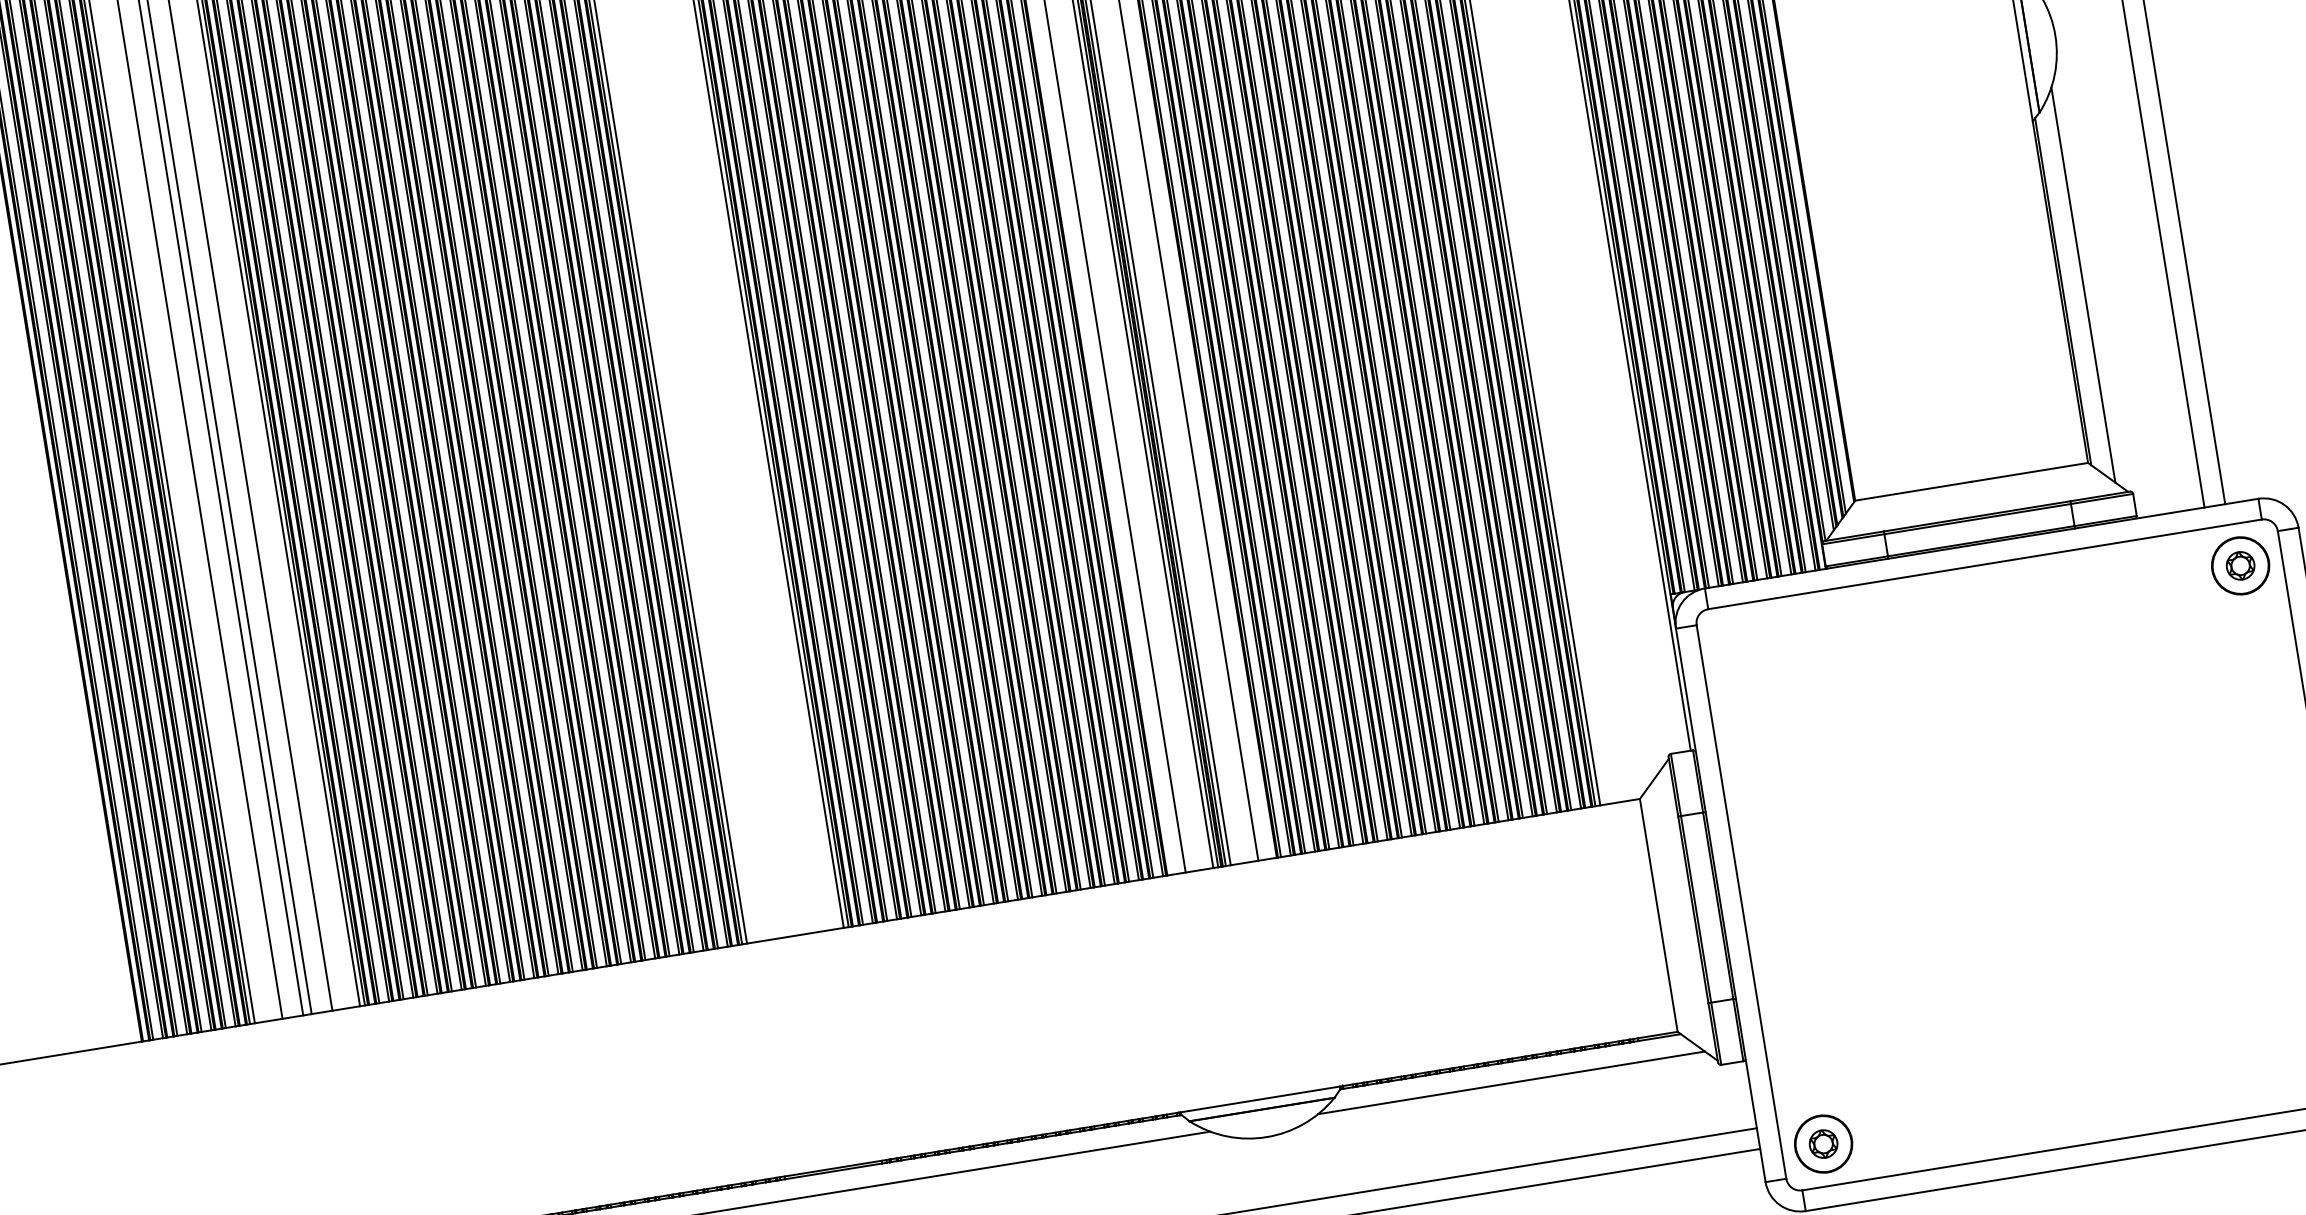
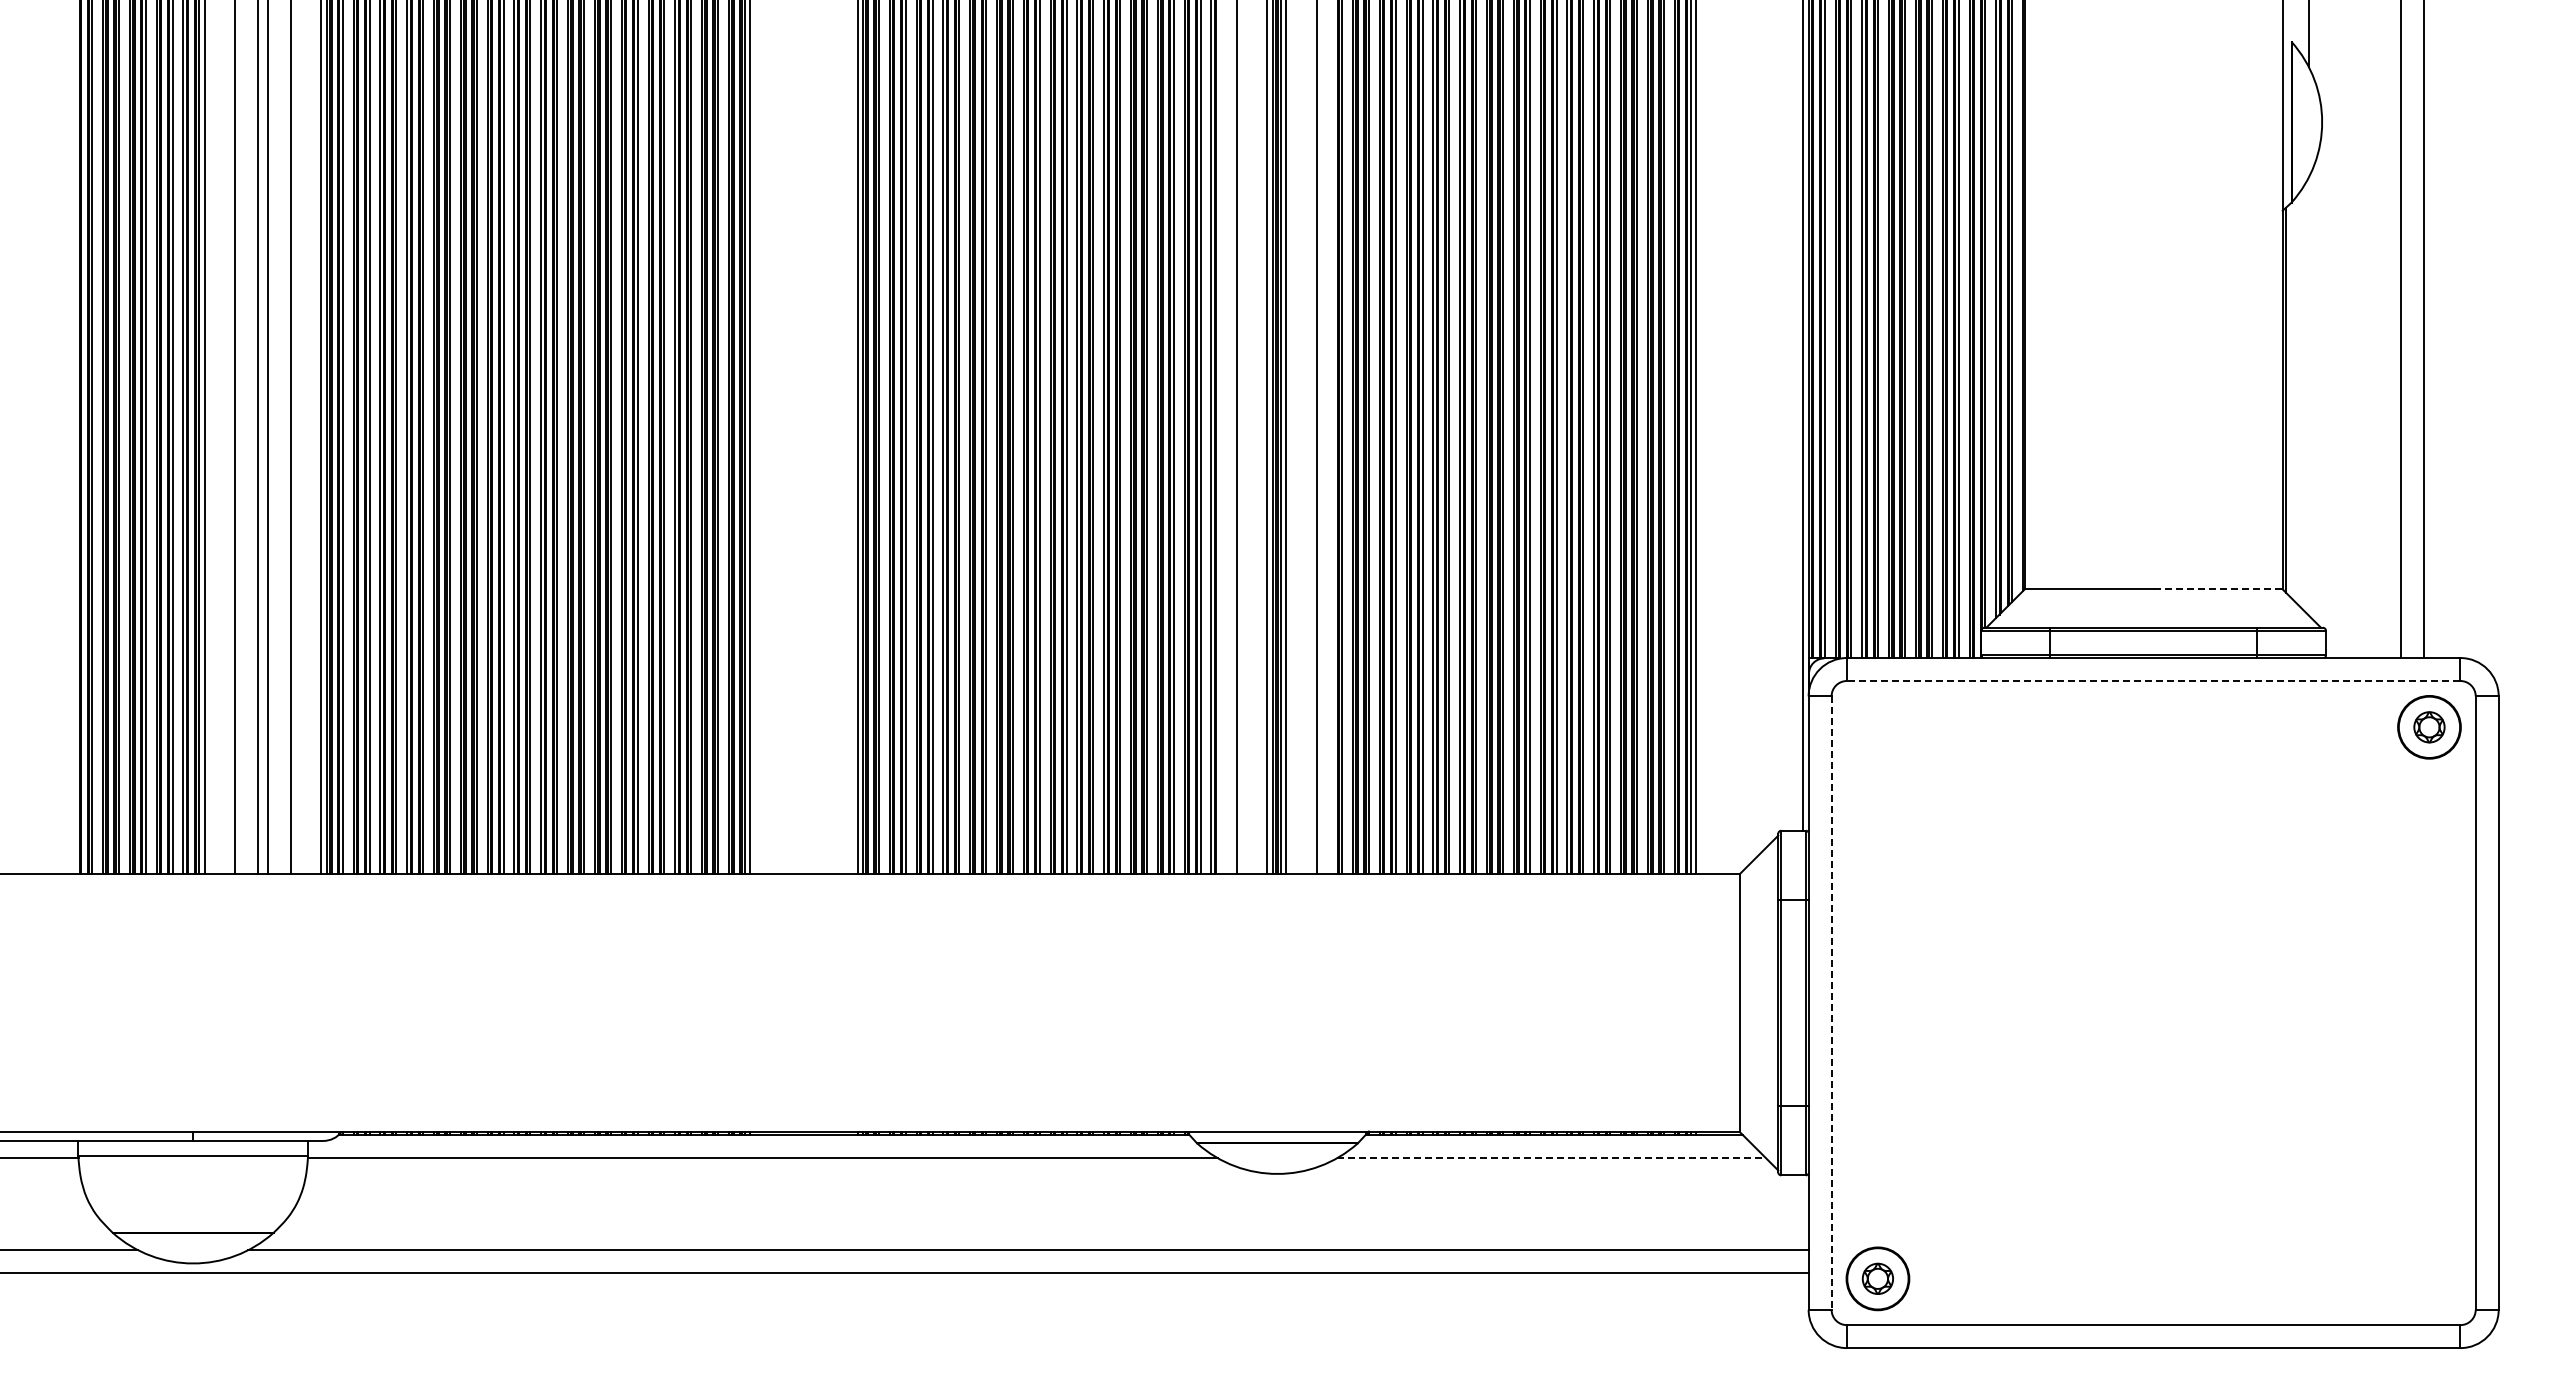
line: (2083, 285) -> (2308, 396), removed
line: (2030, 472) -> (2218, 589), solid -> dashed
line: (1984, 564) -> (2153, 681), solid -> dashed
line: (1741, 902) -> (1831, 1003), solid -> dashed
line: (1512, 1083) -> (1552, 1158), solid -> dashed

